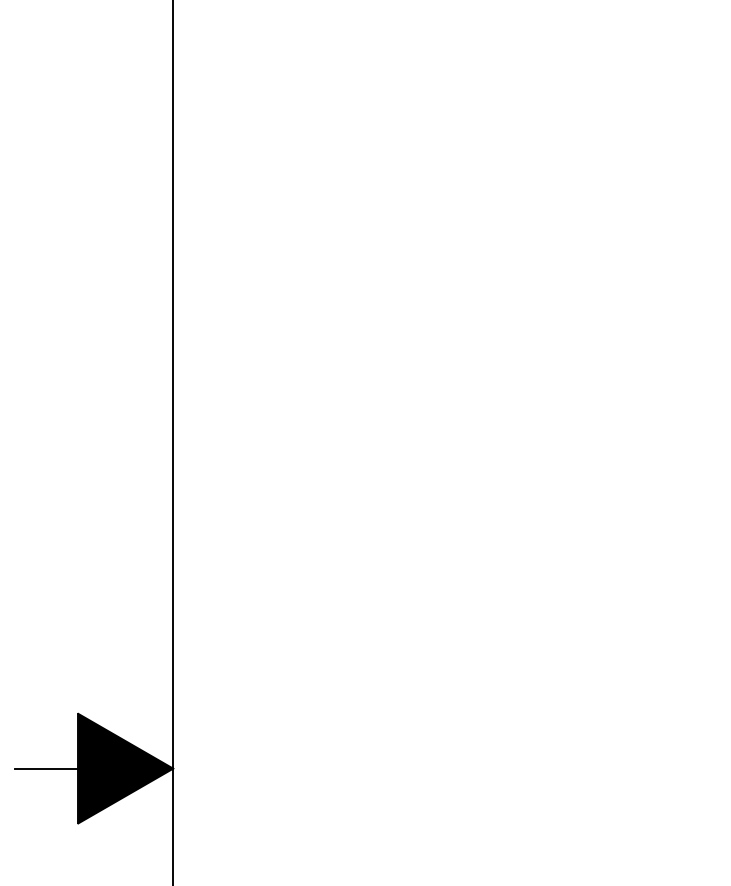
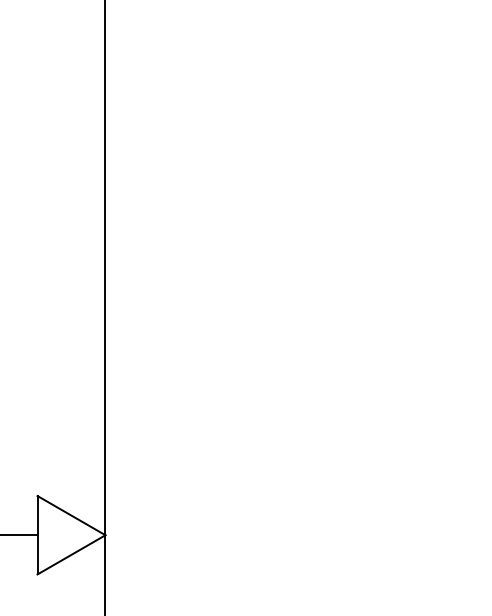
fill: (125, 768) -> (71, 535), removed

